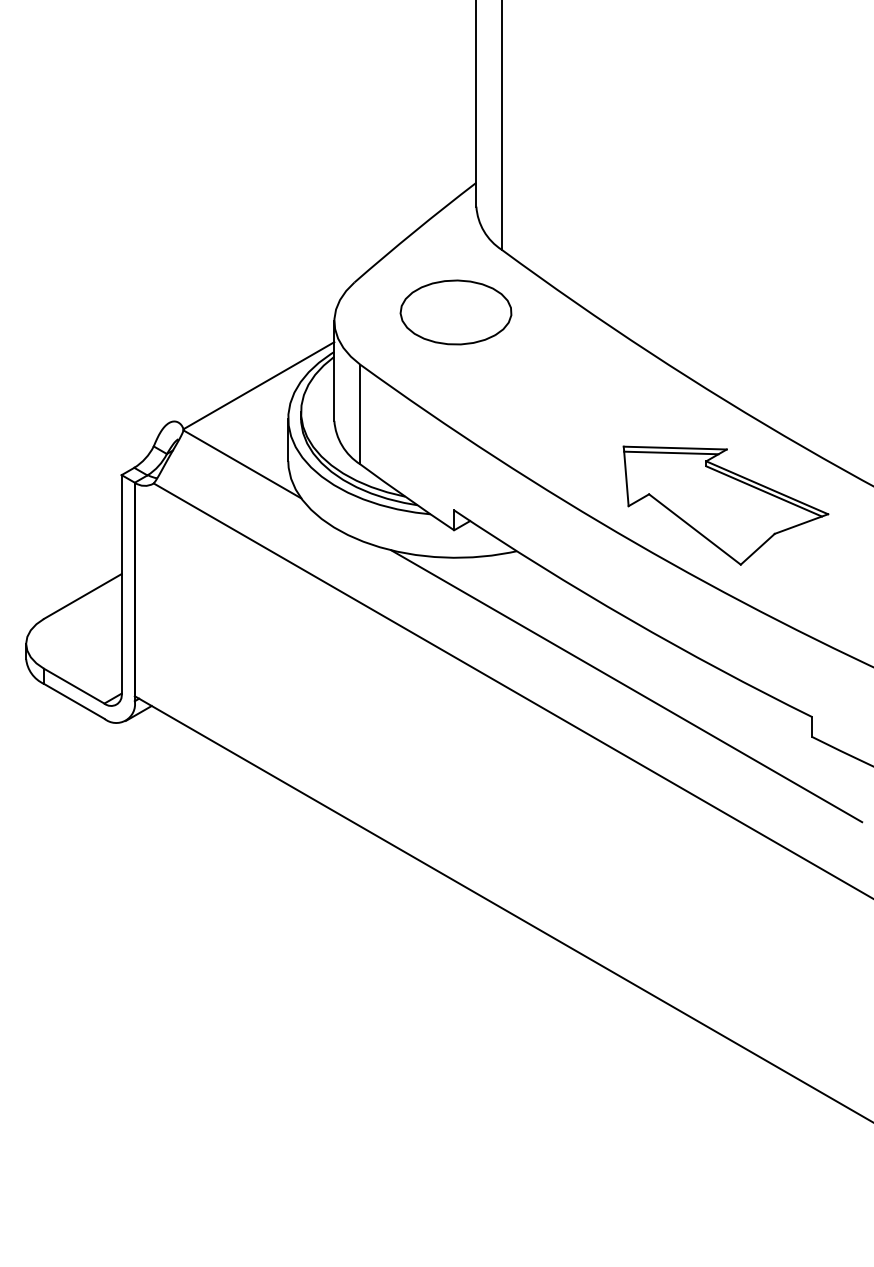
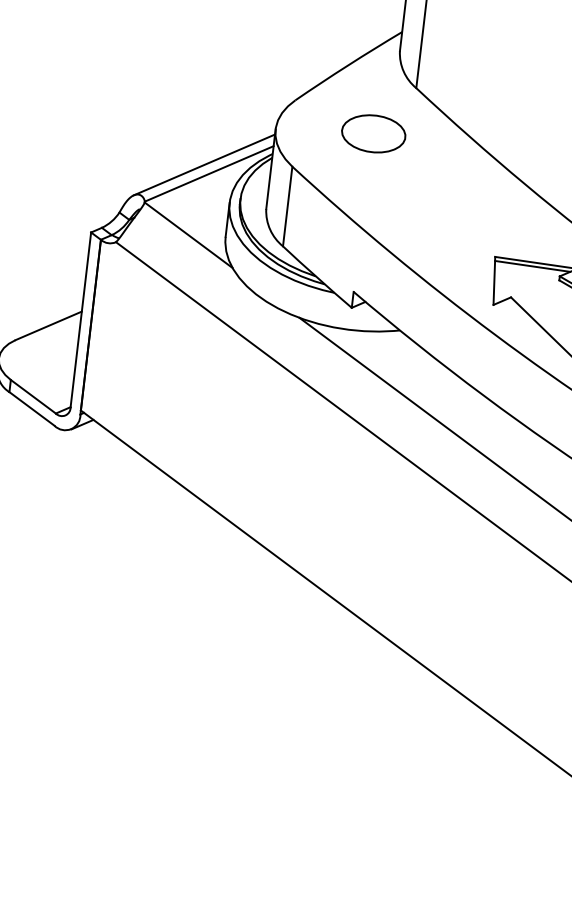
part: (455, 312) -> (373, 133), size x0.71
line: (251, 375) -> (204, 165), added

